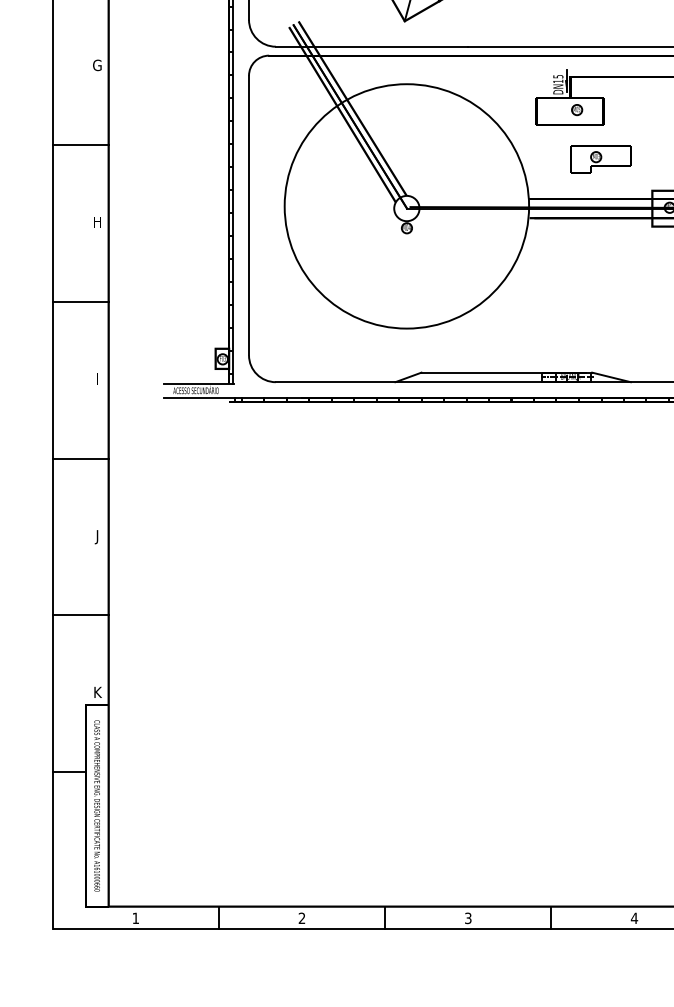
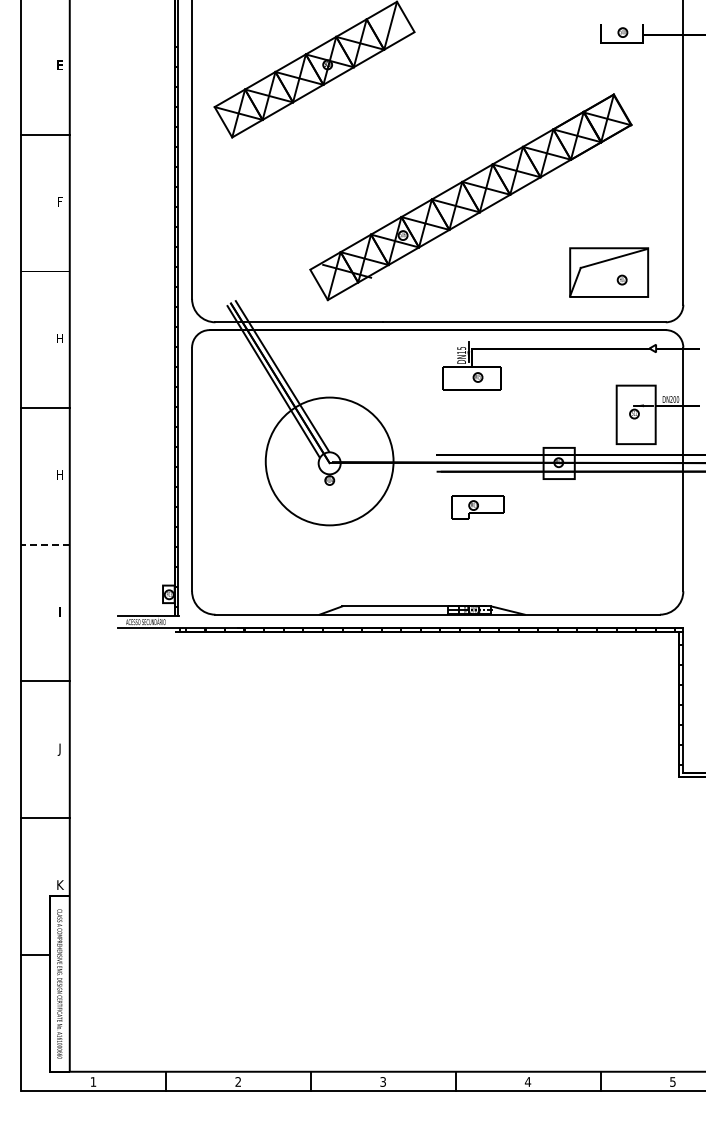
text: (96, 65) -> (59, 338), G -> H
part: (600, 159) -> (477, 507), moved
circle: (406, 205) -> (329, 460), size x0.6
line: (79, 301) -> (44, 544), solid -> dashed

